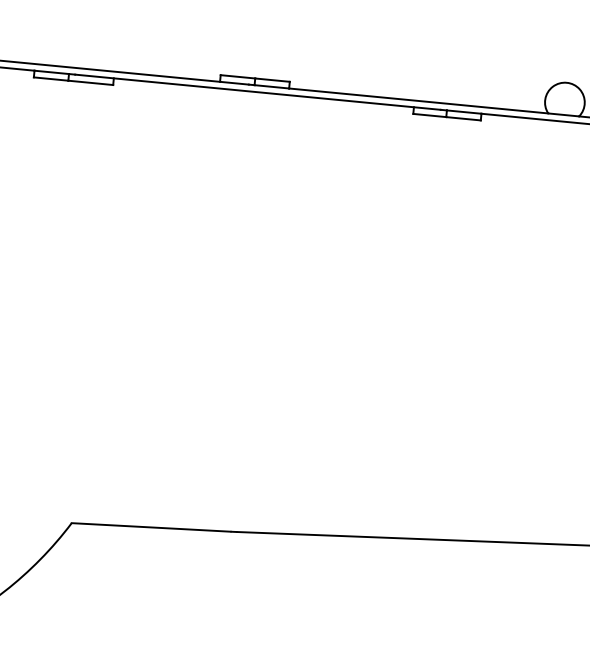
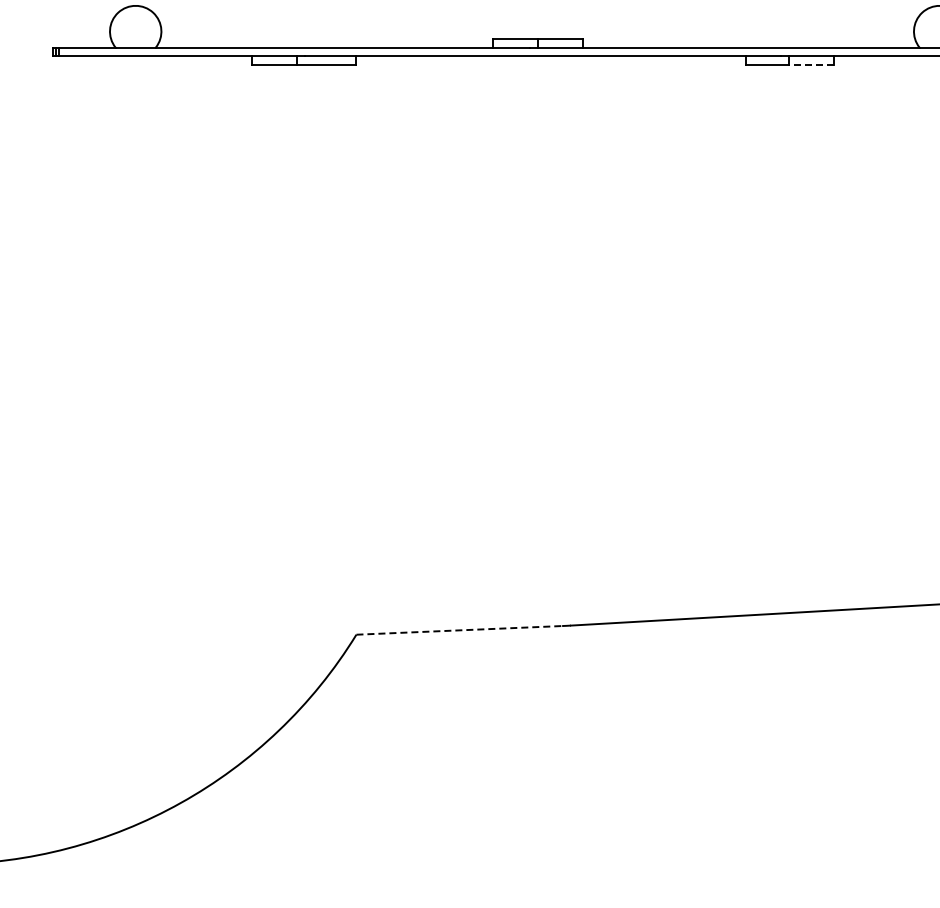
line: (463, 119) -> (810, 65), solid -> dashed
line: (151, 527) -> (459, 630), solid -> dashed

